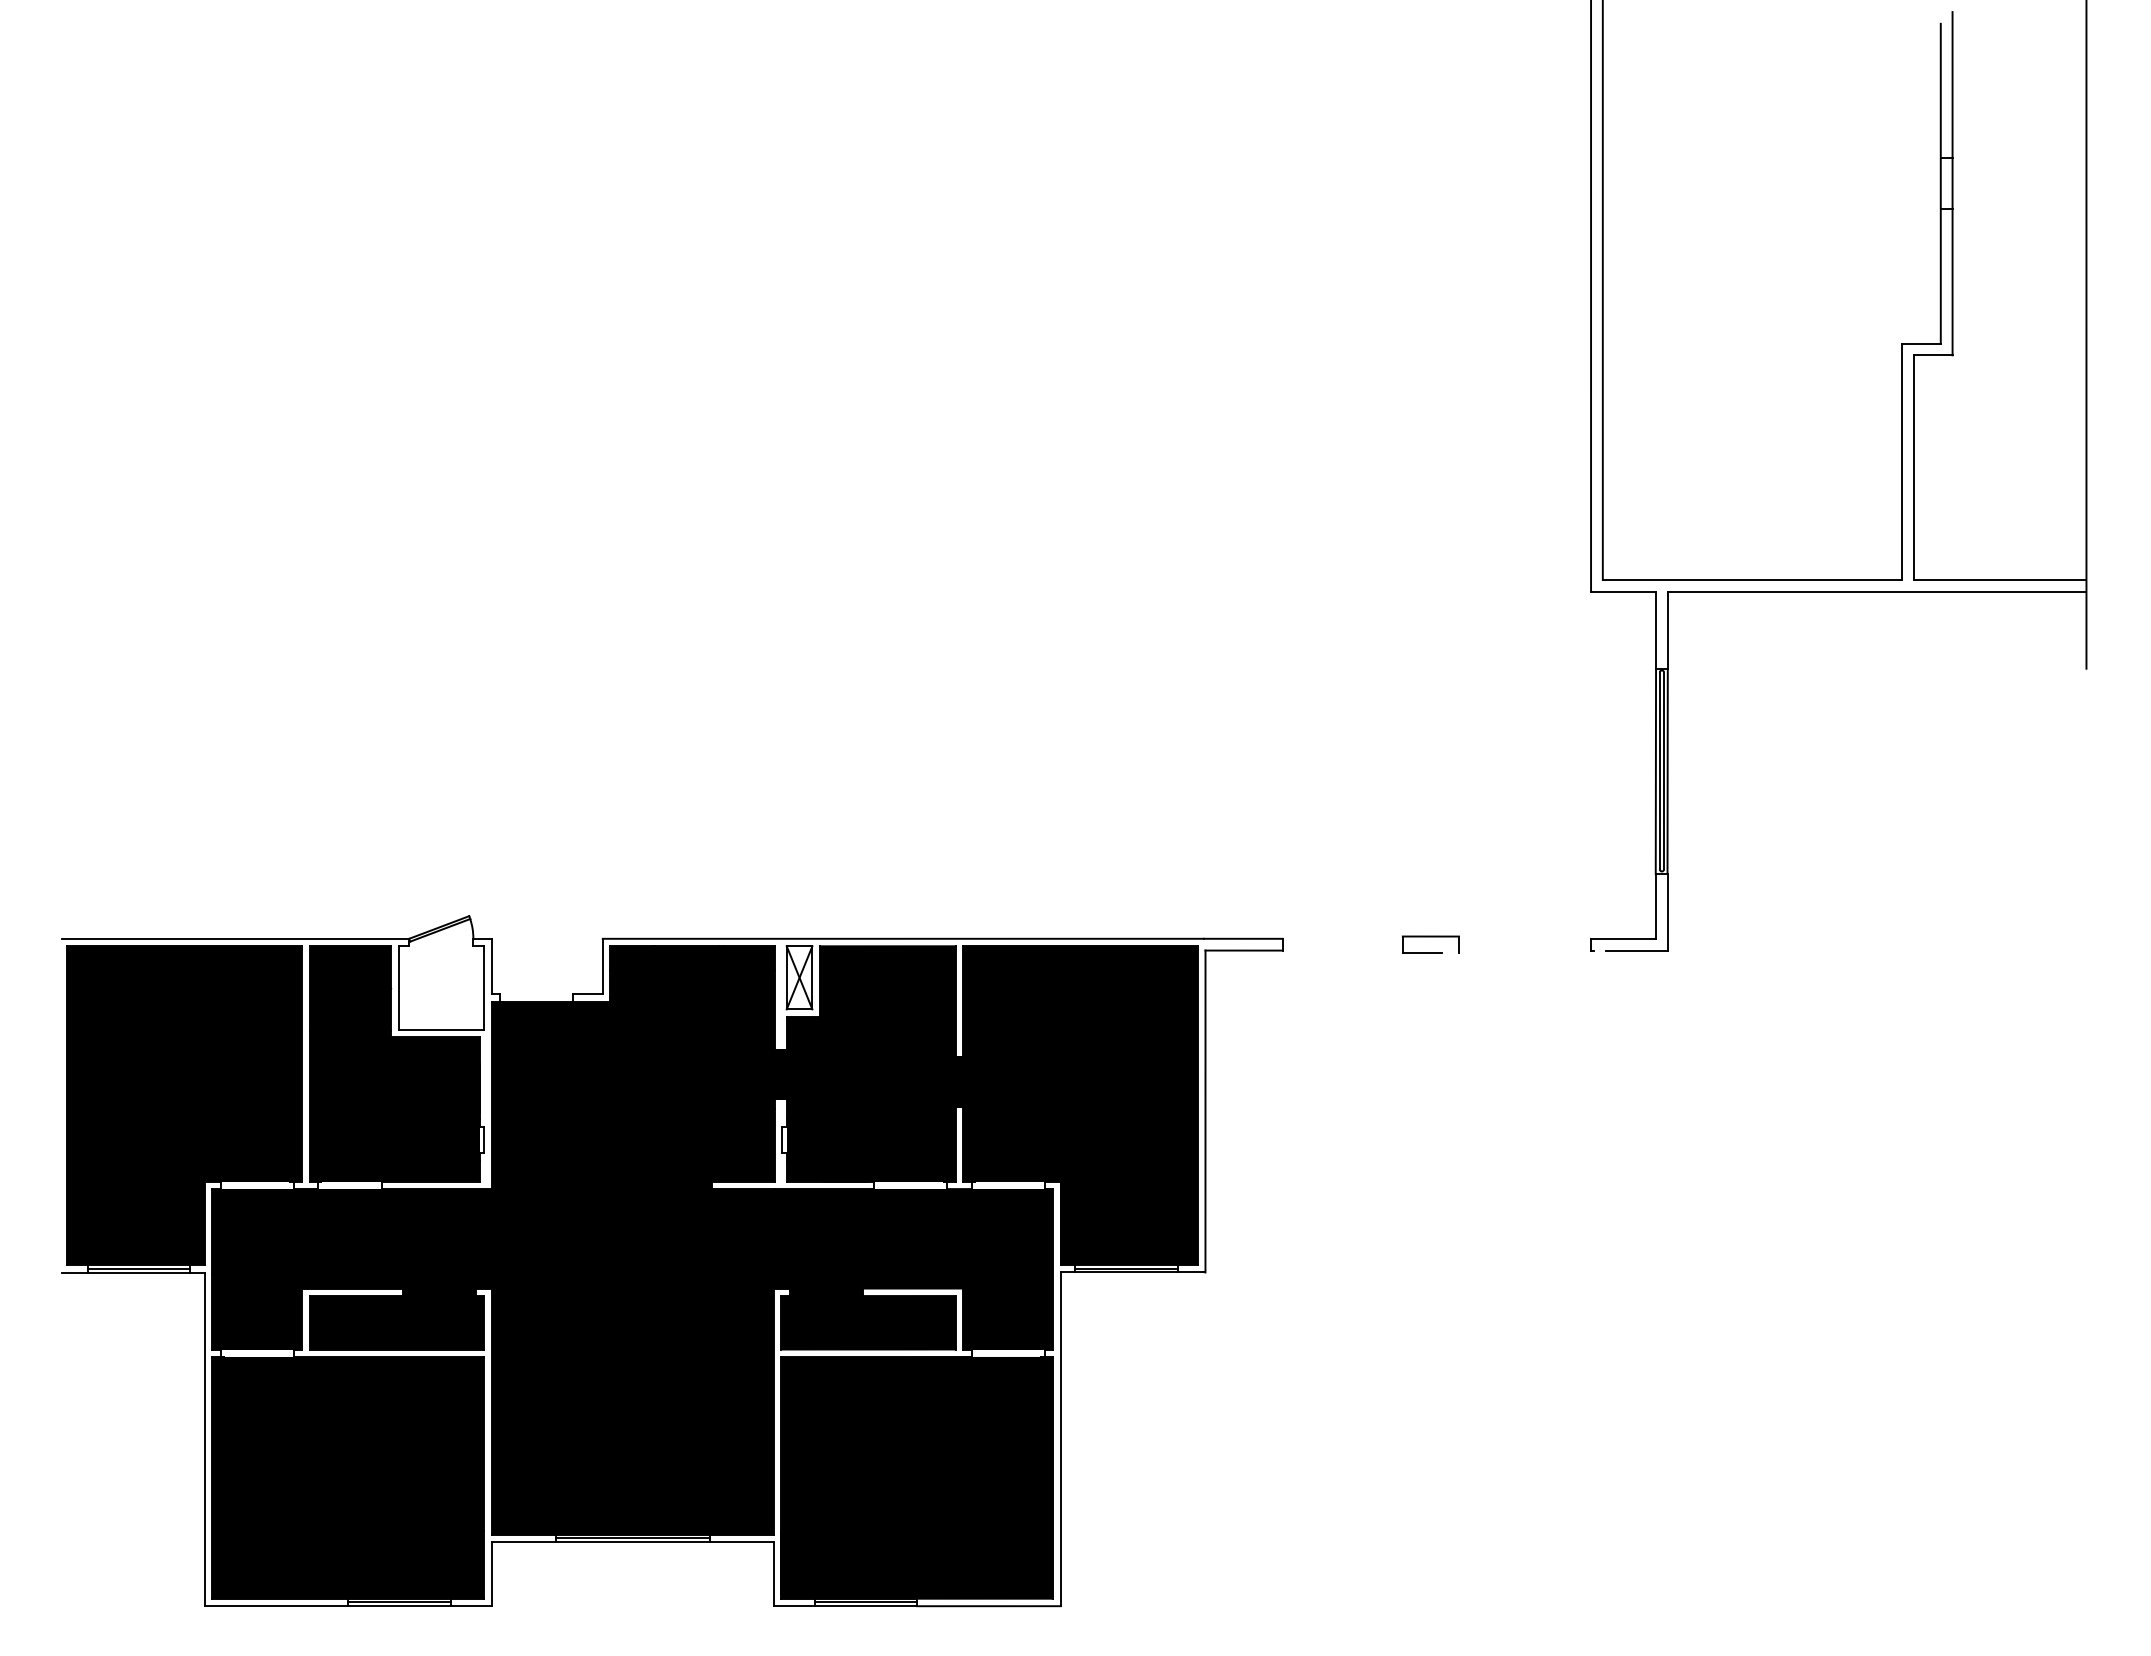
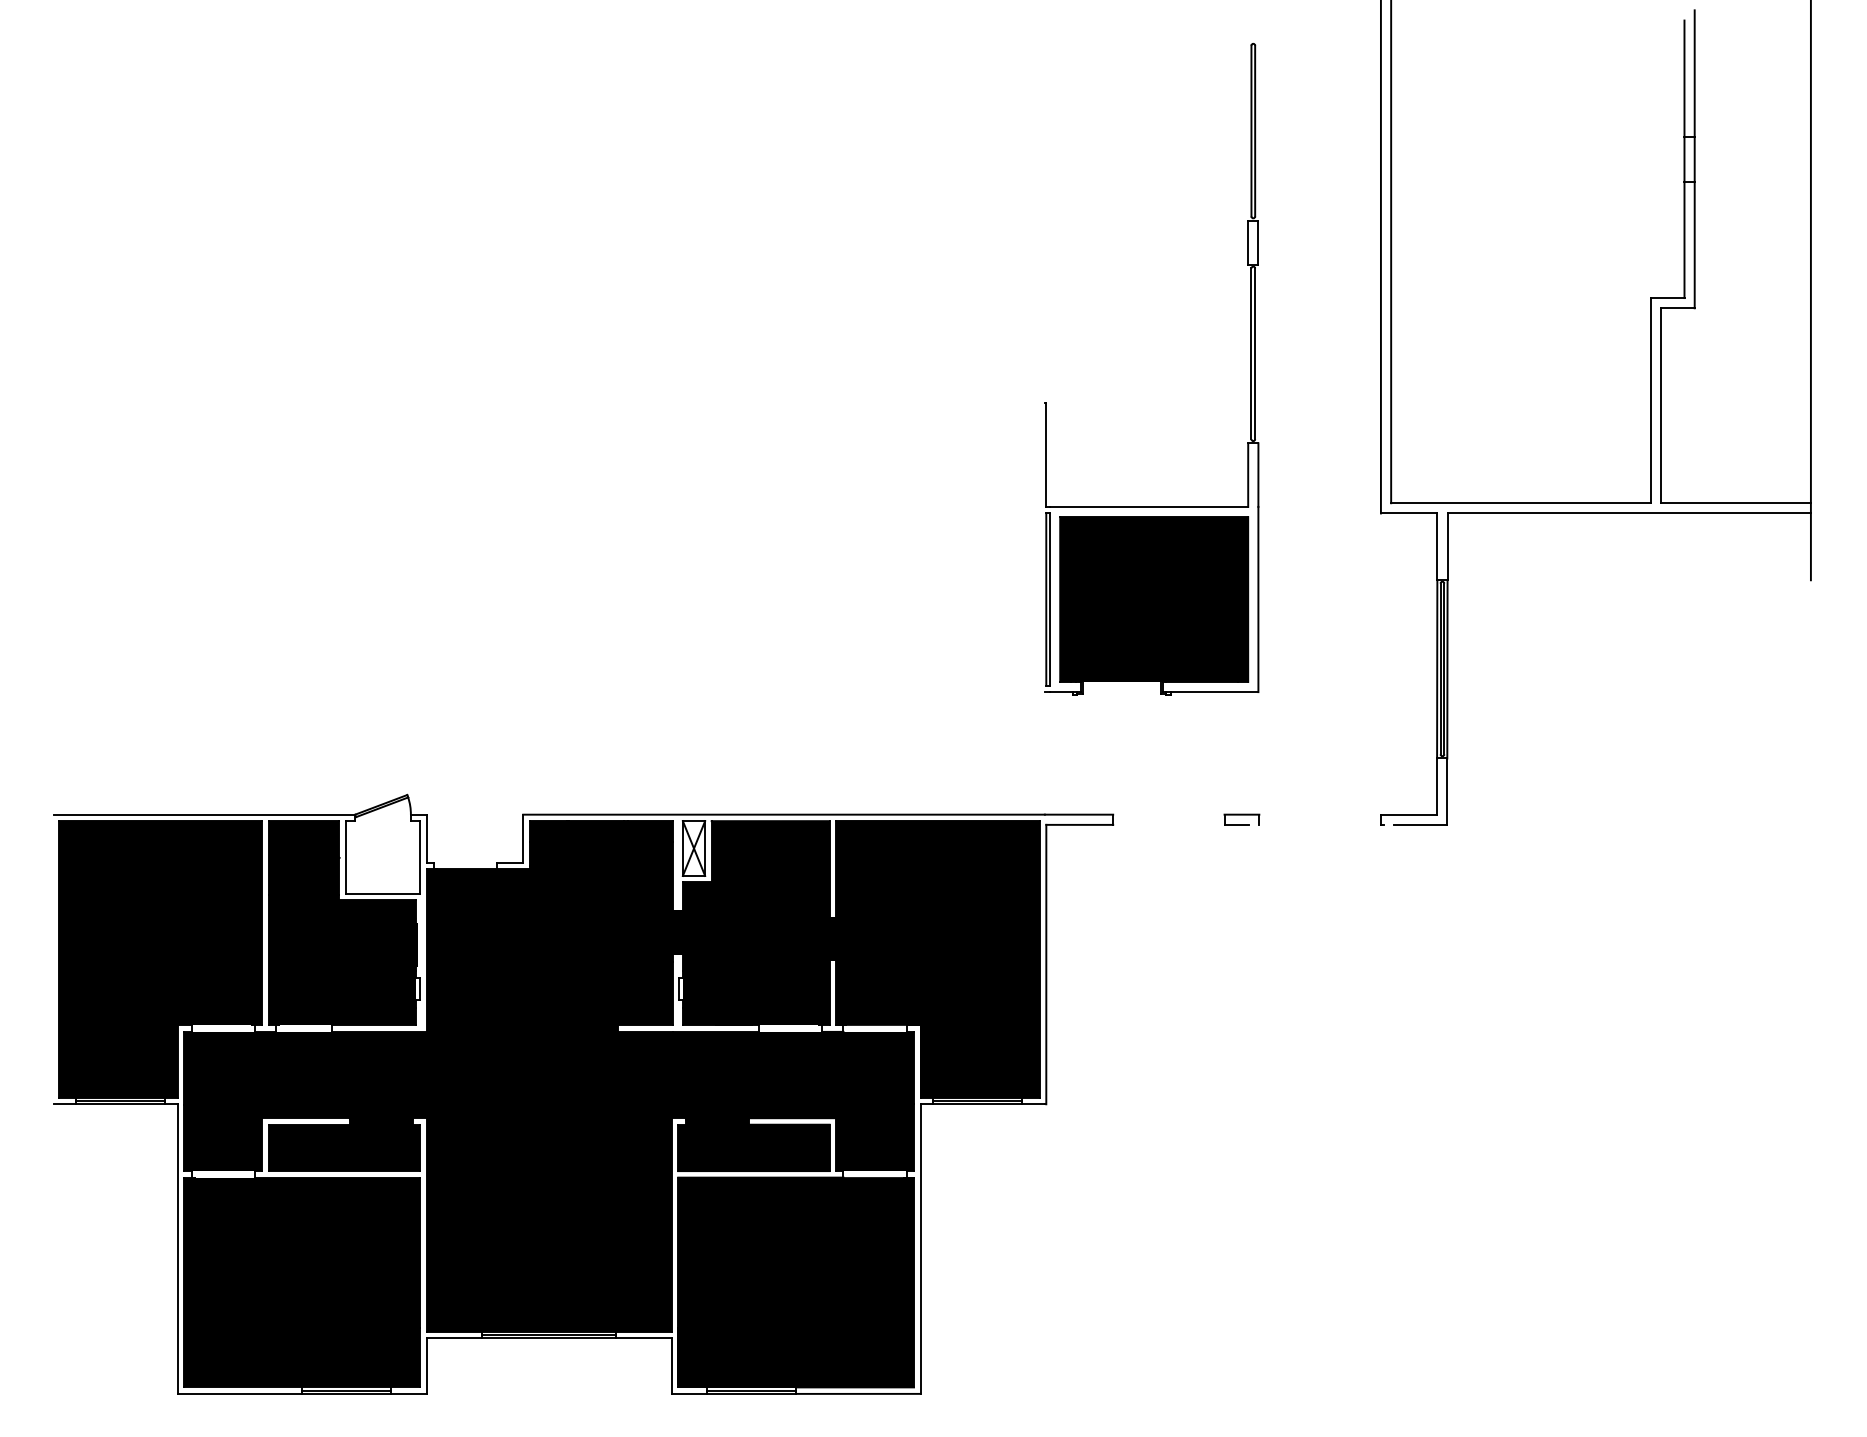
part: (1441, 425) -> (1251, 369), added
part: (1430, 944) -> (1241, 819), size x0.71

